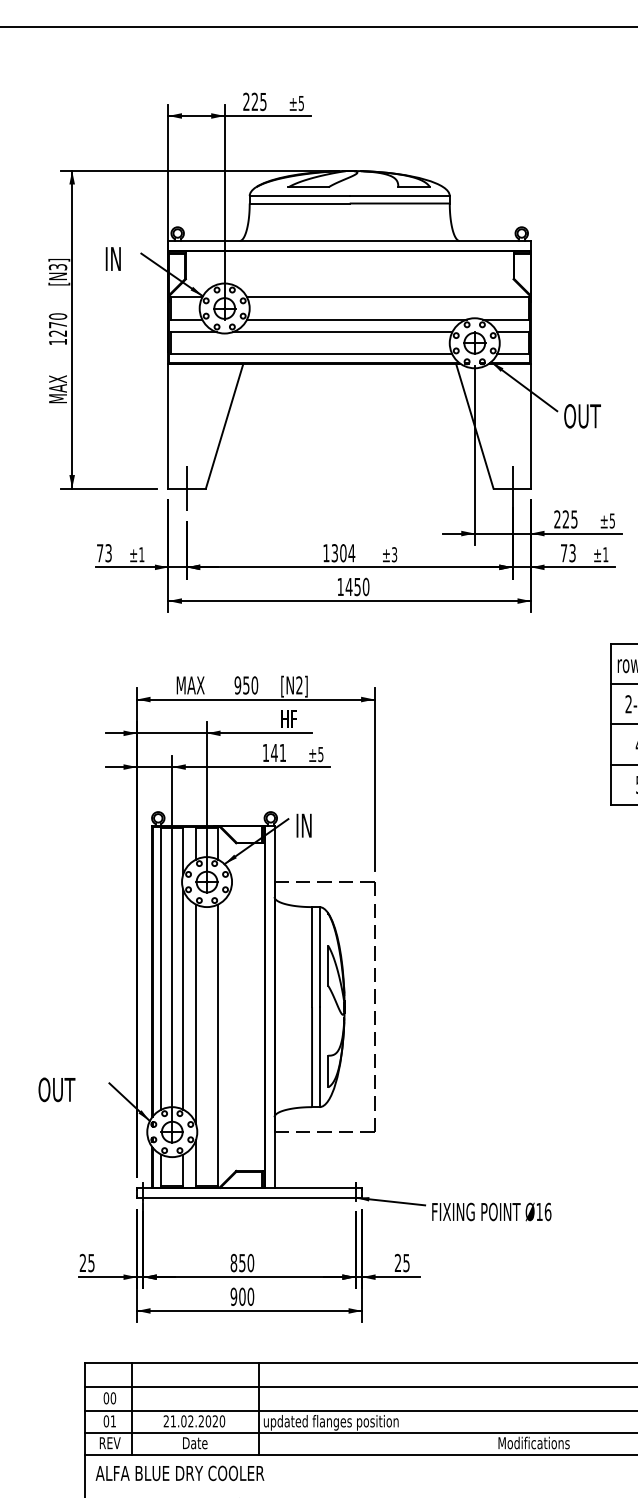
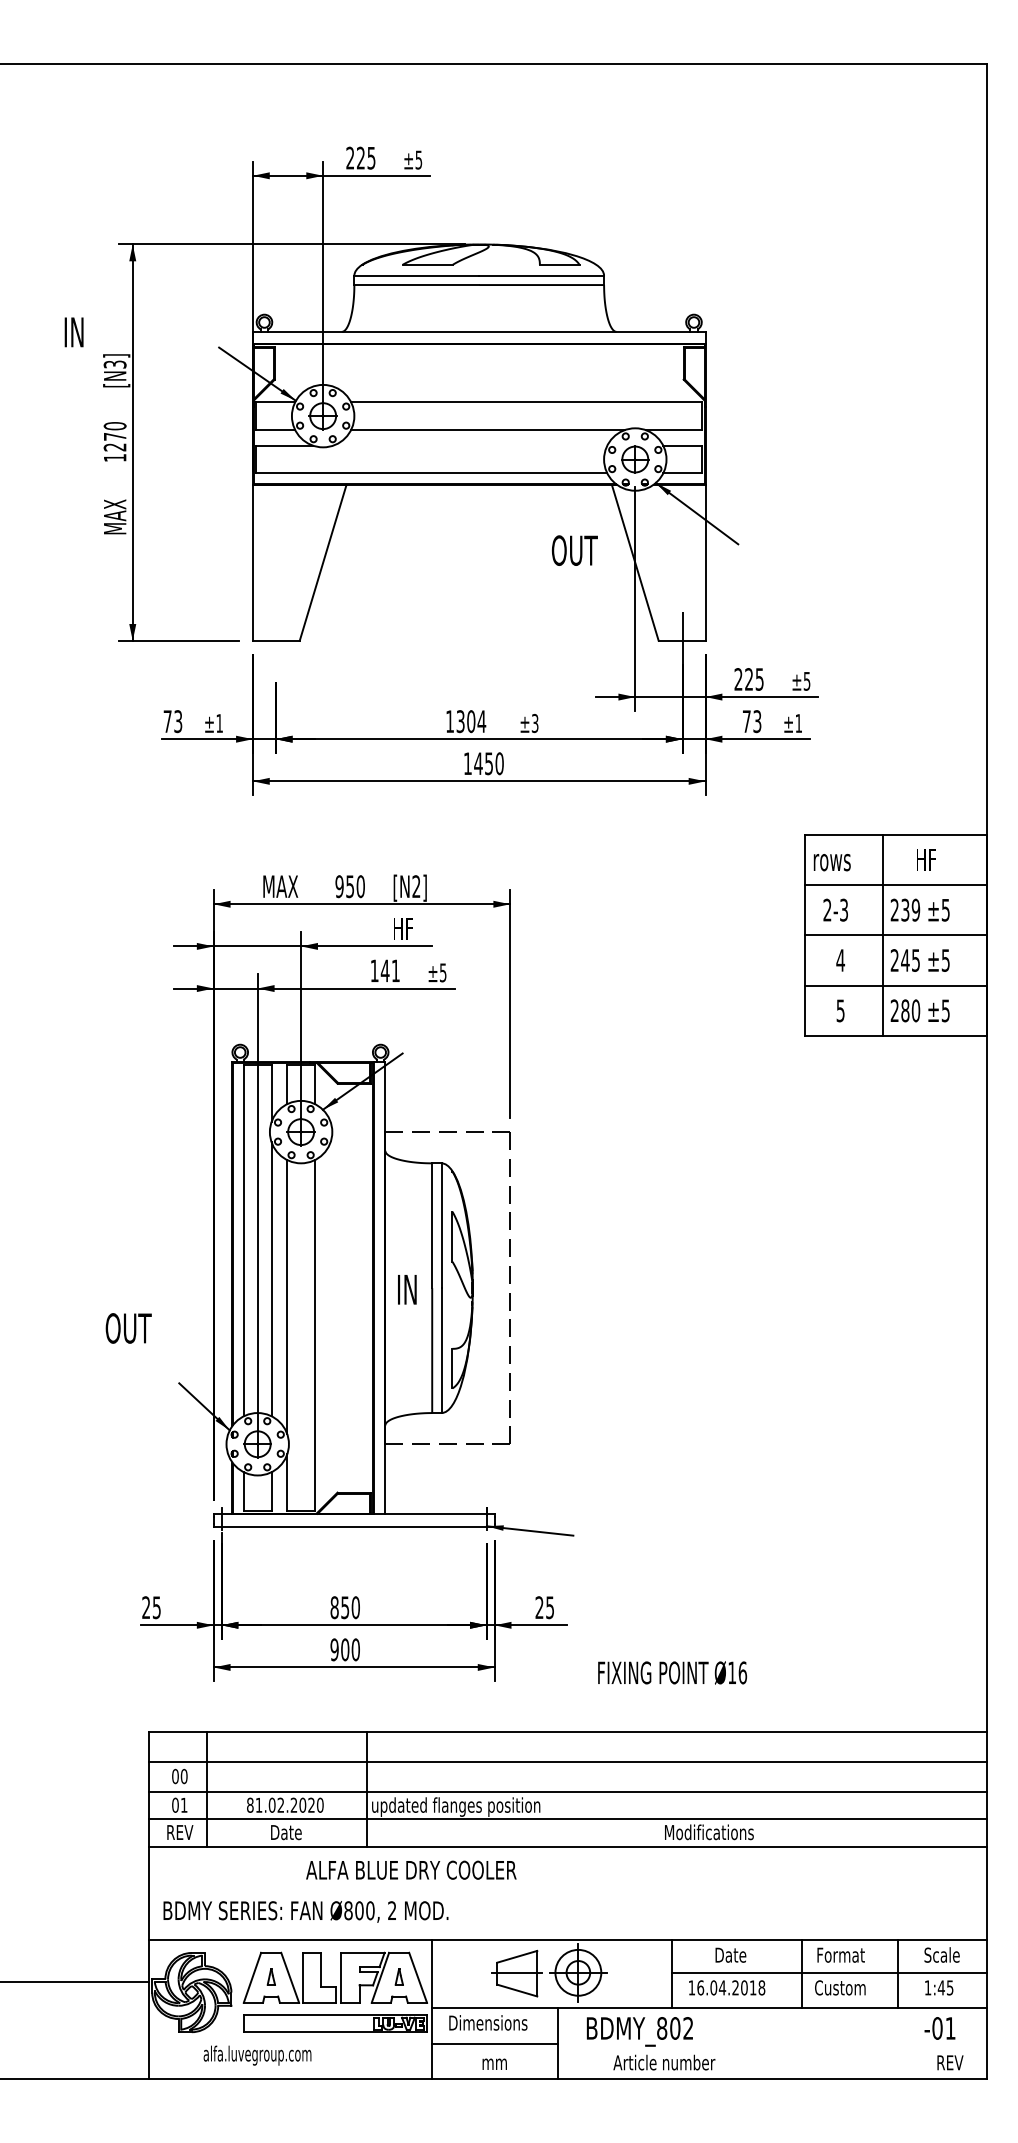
text: (112, 259) -> (73, 332), moved
line: (342, 332) -> (470, 445), removed
text: (582, 416) -> (574, 550), moved
line: (186, 488) -> (275, 640), removed
text: (304, 825) -> (407, 1289), moved
text: (56, 1089) -> (128, 1328), moved
text: (491, 1211) -> (672, 1672), moved
text: (166, 1420) -> (250, 1804), 21.02.2020 -> 81.02.2020
text: (180, 1472) -> (411, 1869), moved

